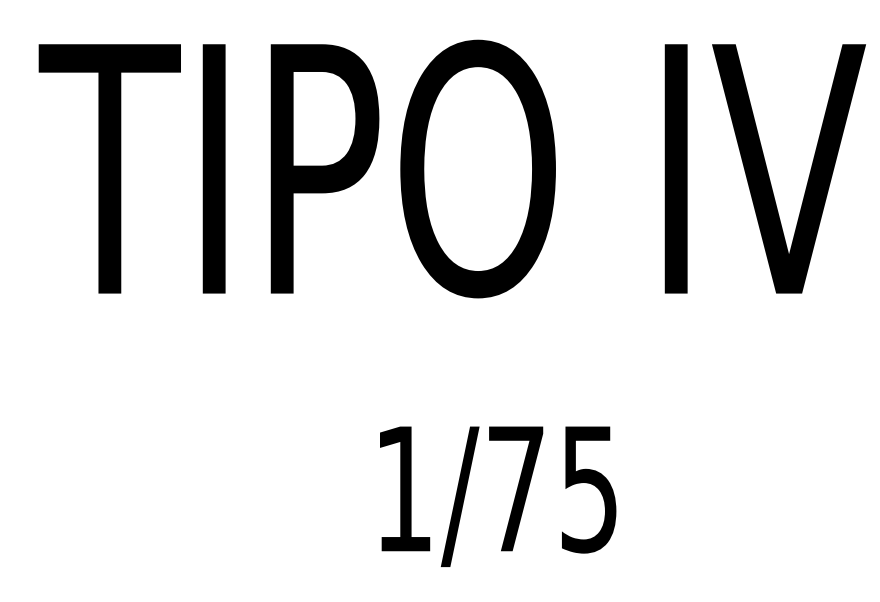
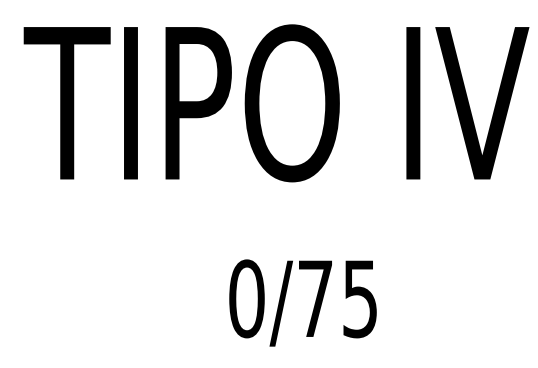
text: (403, 488) -> (246, 298), 1/75 -> 0/75

